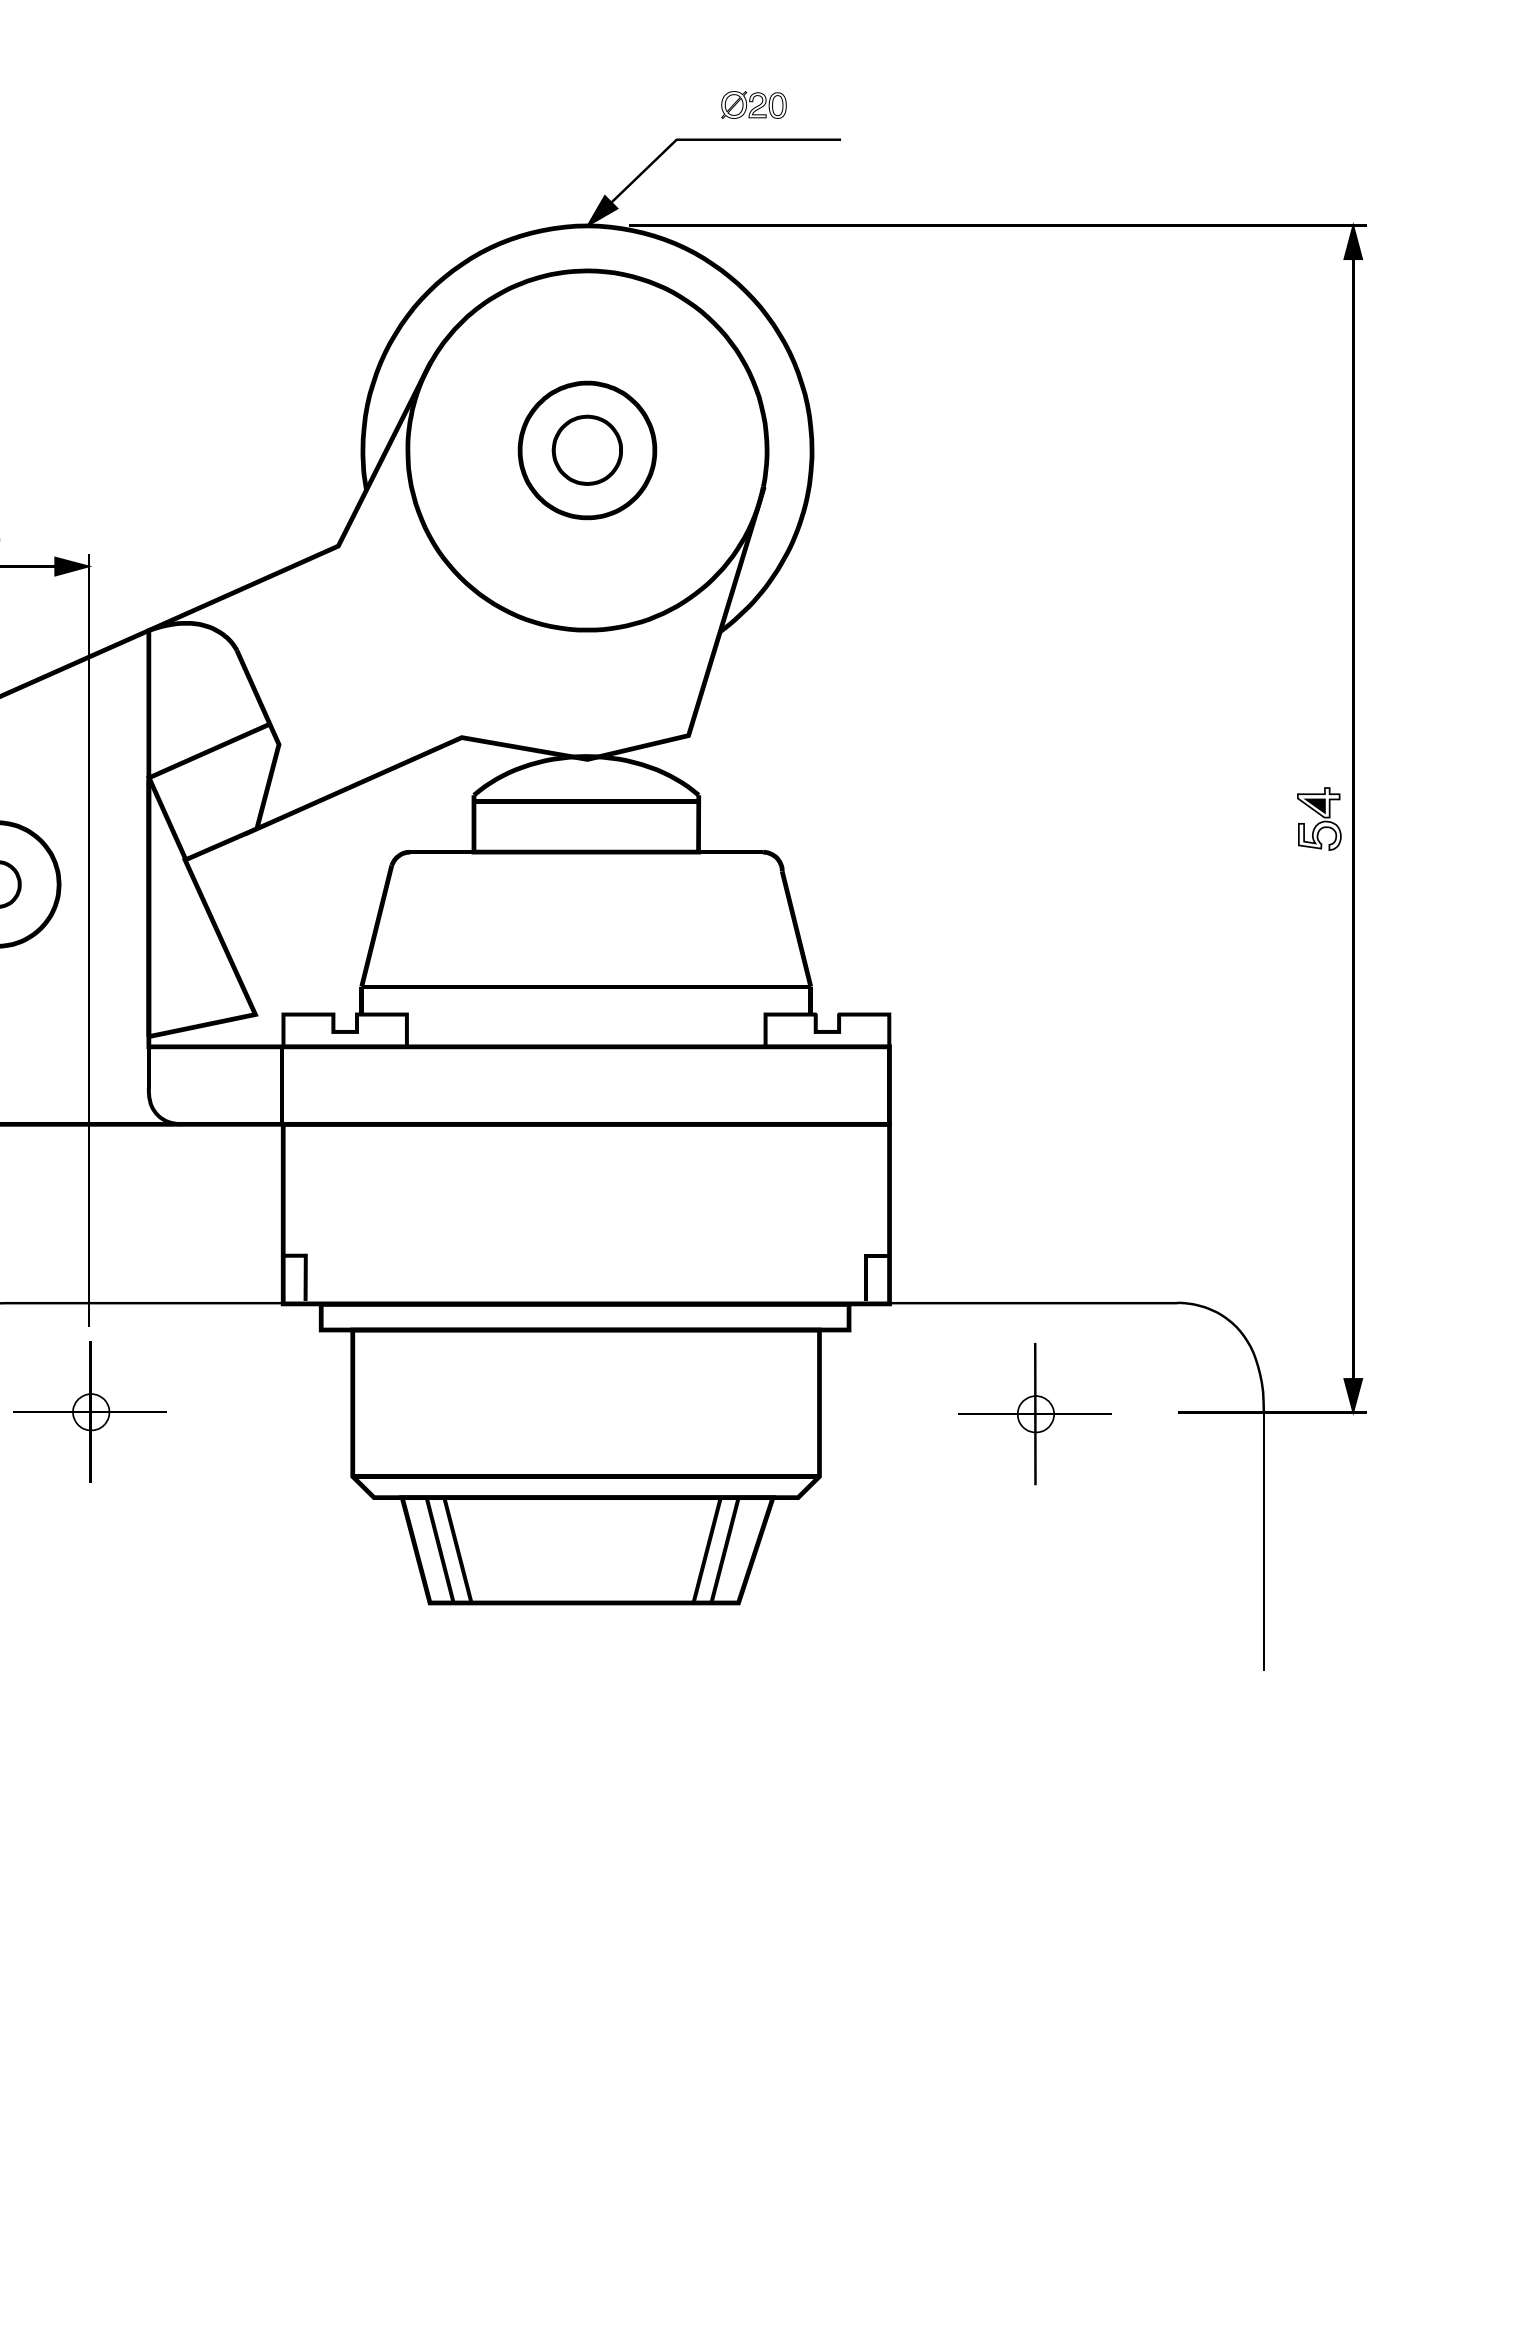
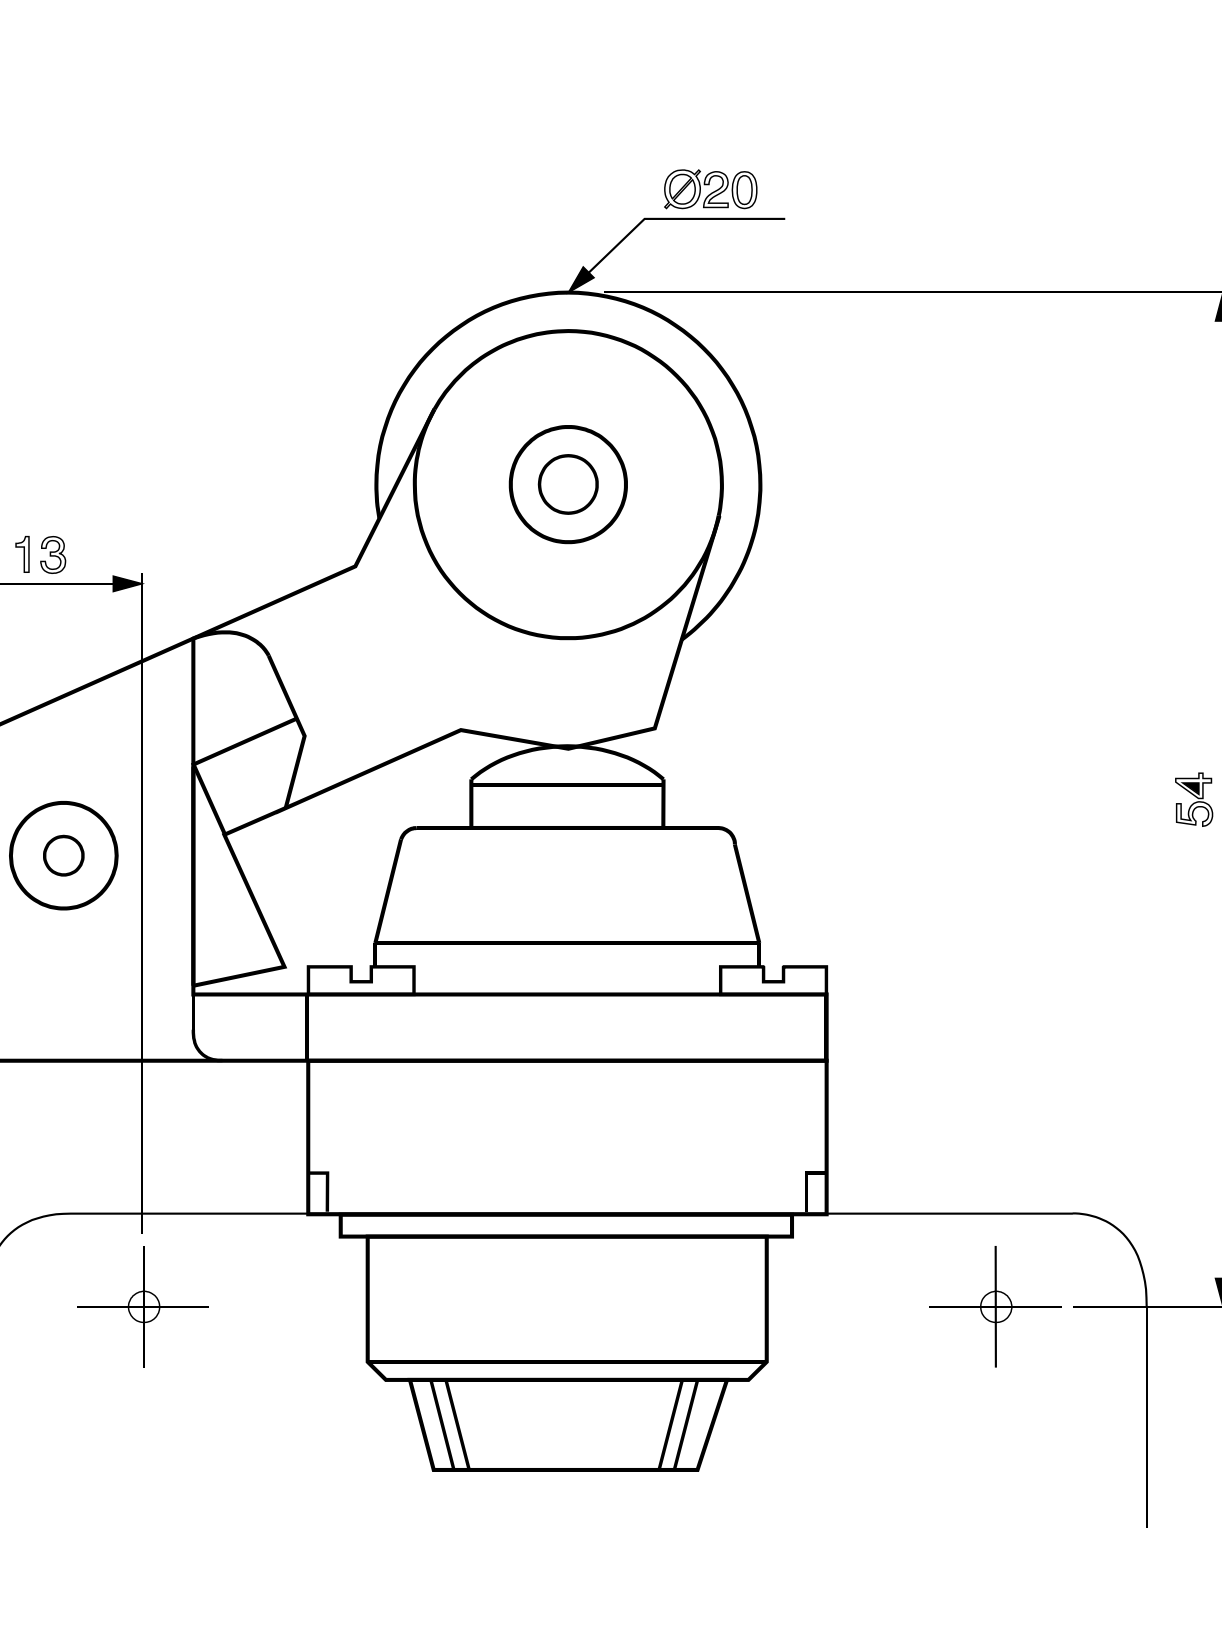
part: (753, 104) -> (710, 188), size x1.67
part: (1034, 1414) -> (995, 1307), moved

